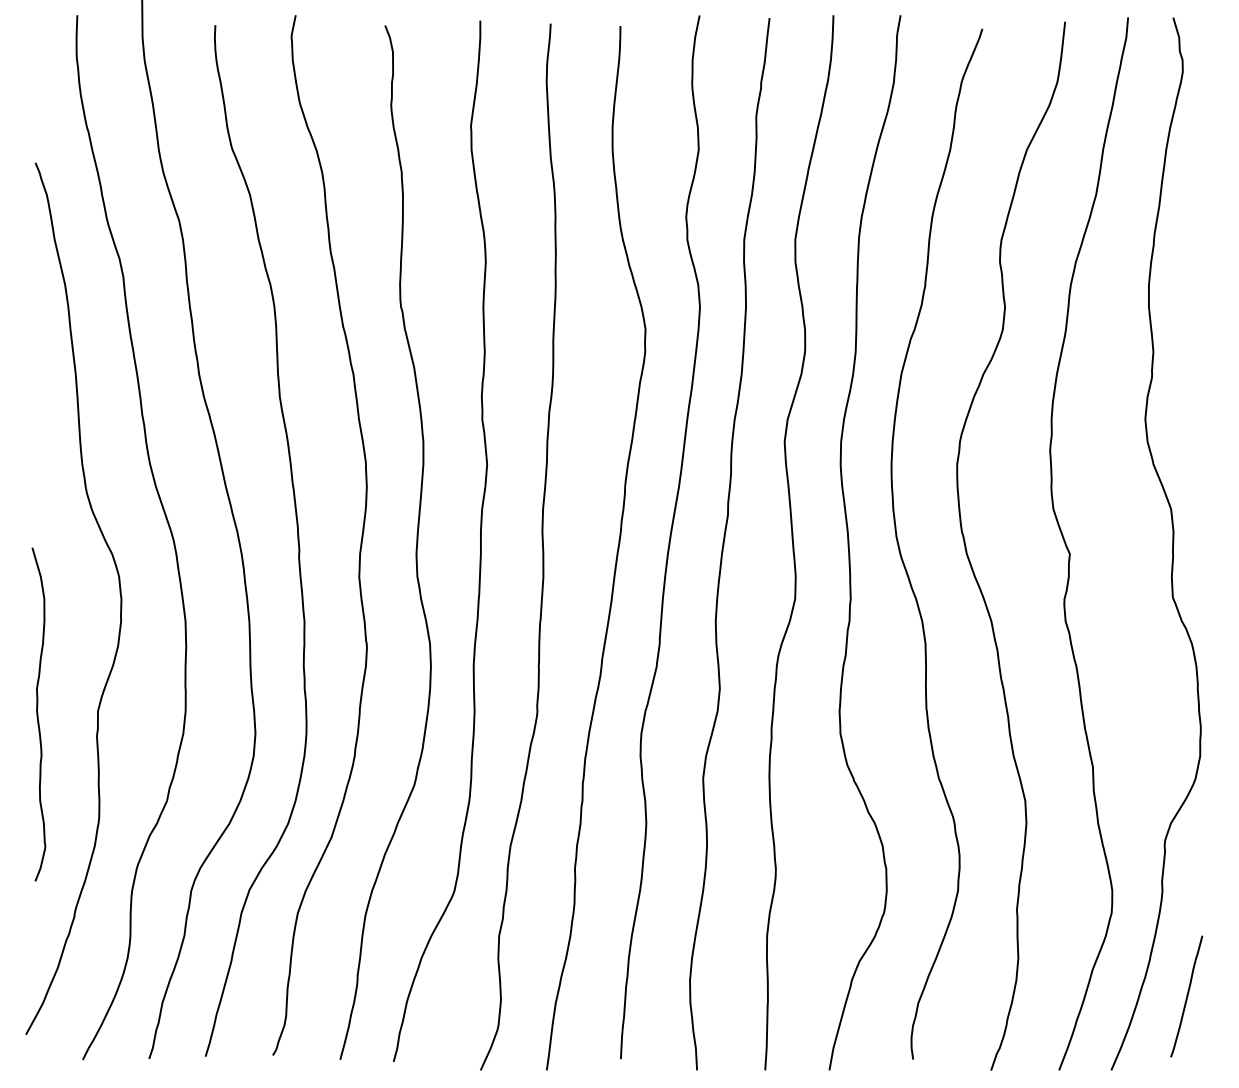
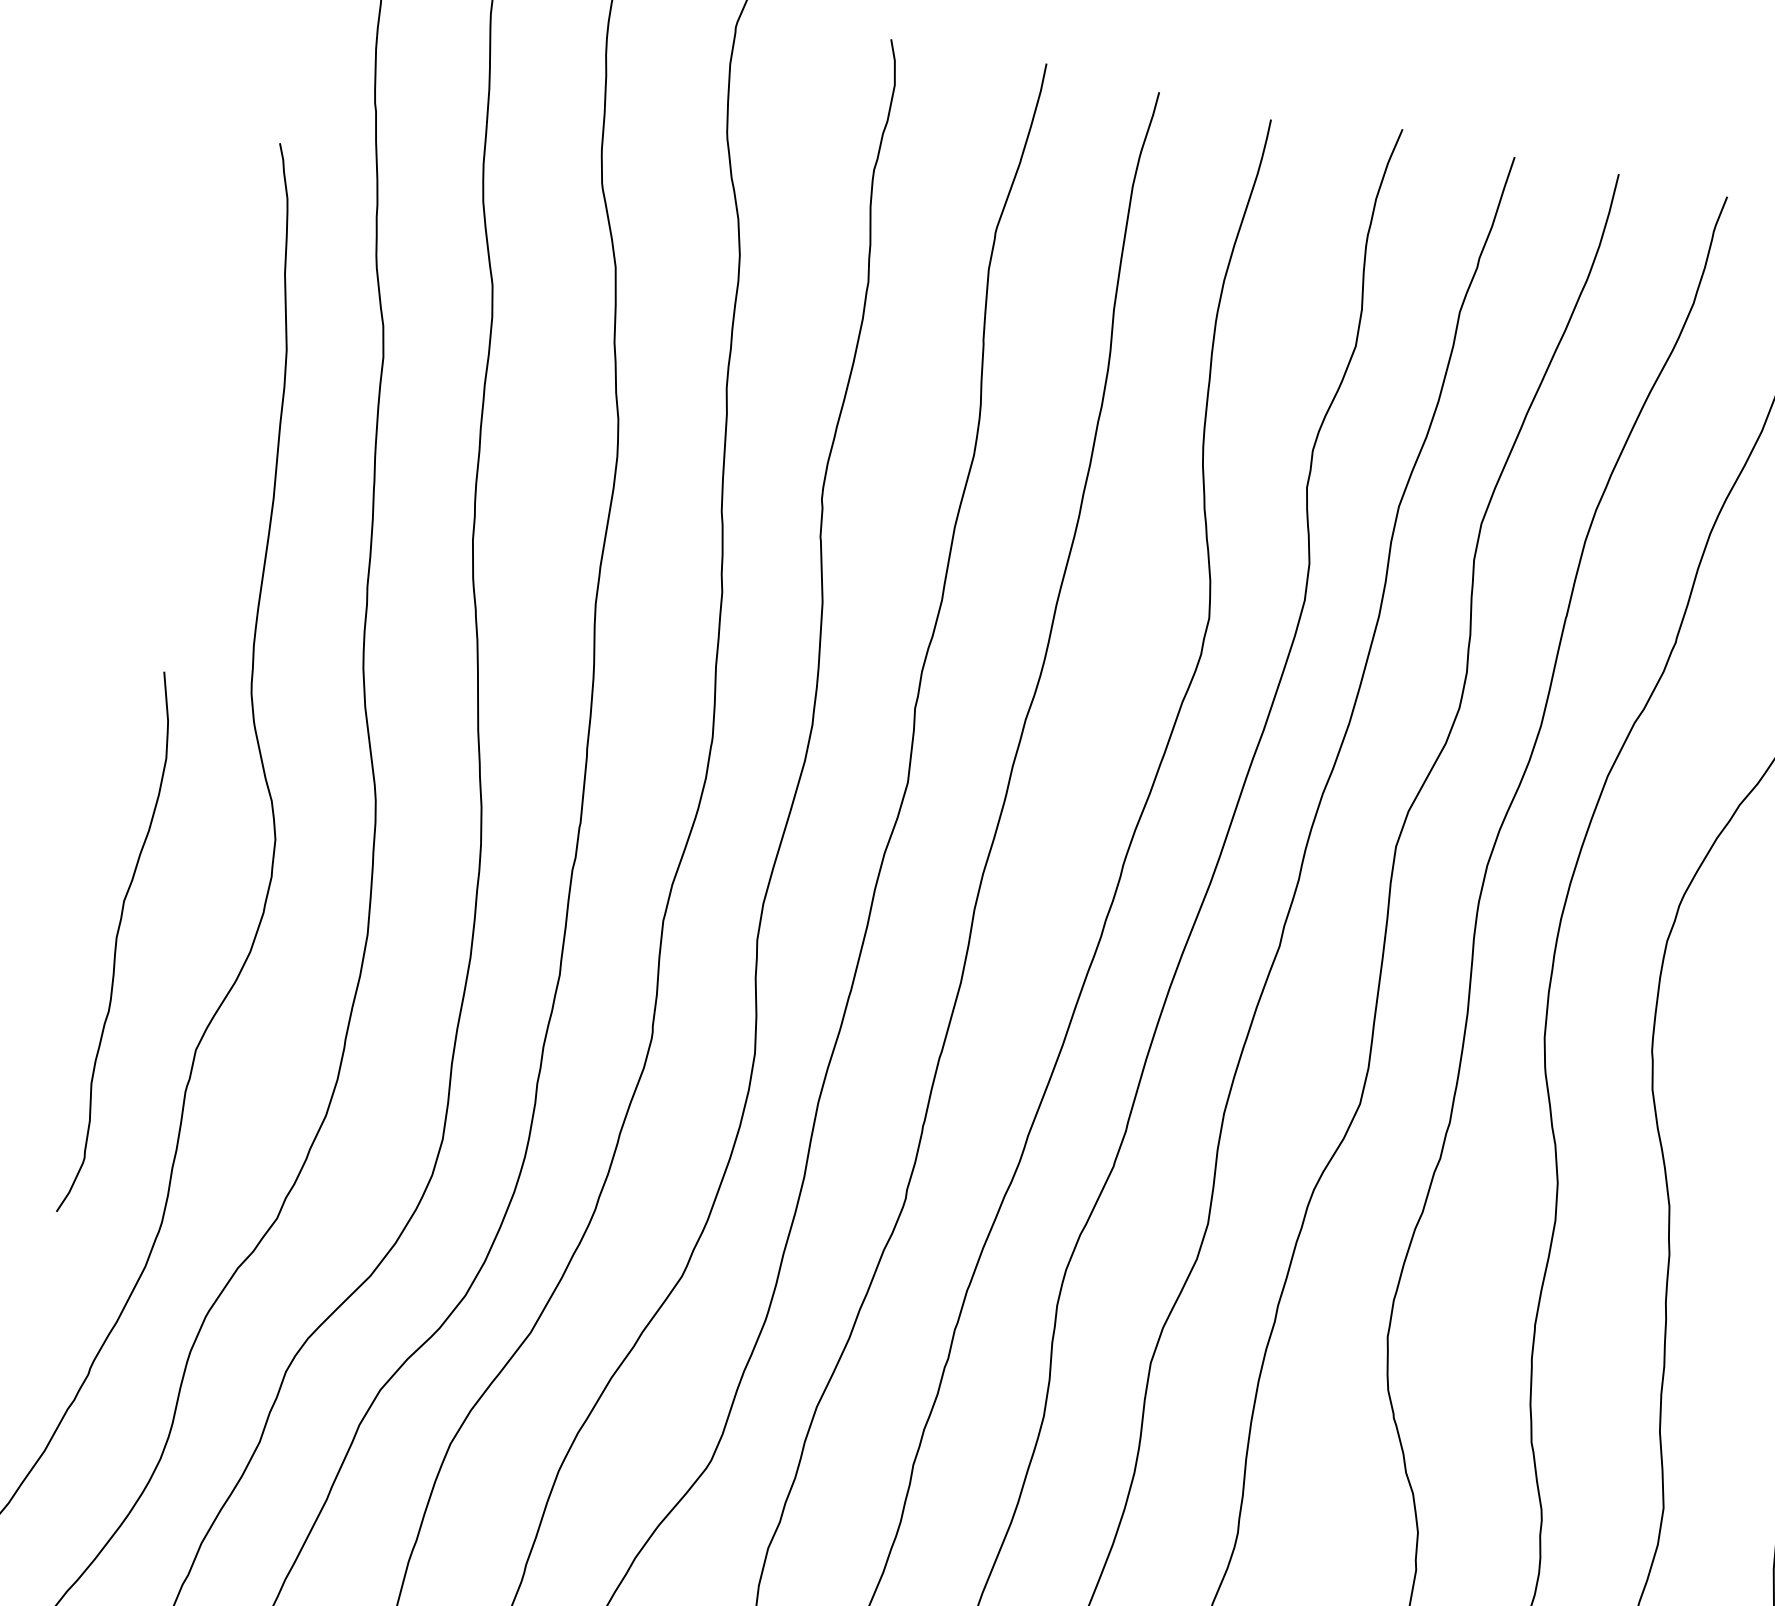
curve: (38, 714) -> (117, 943), moved

